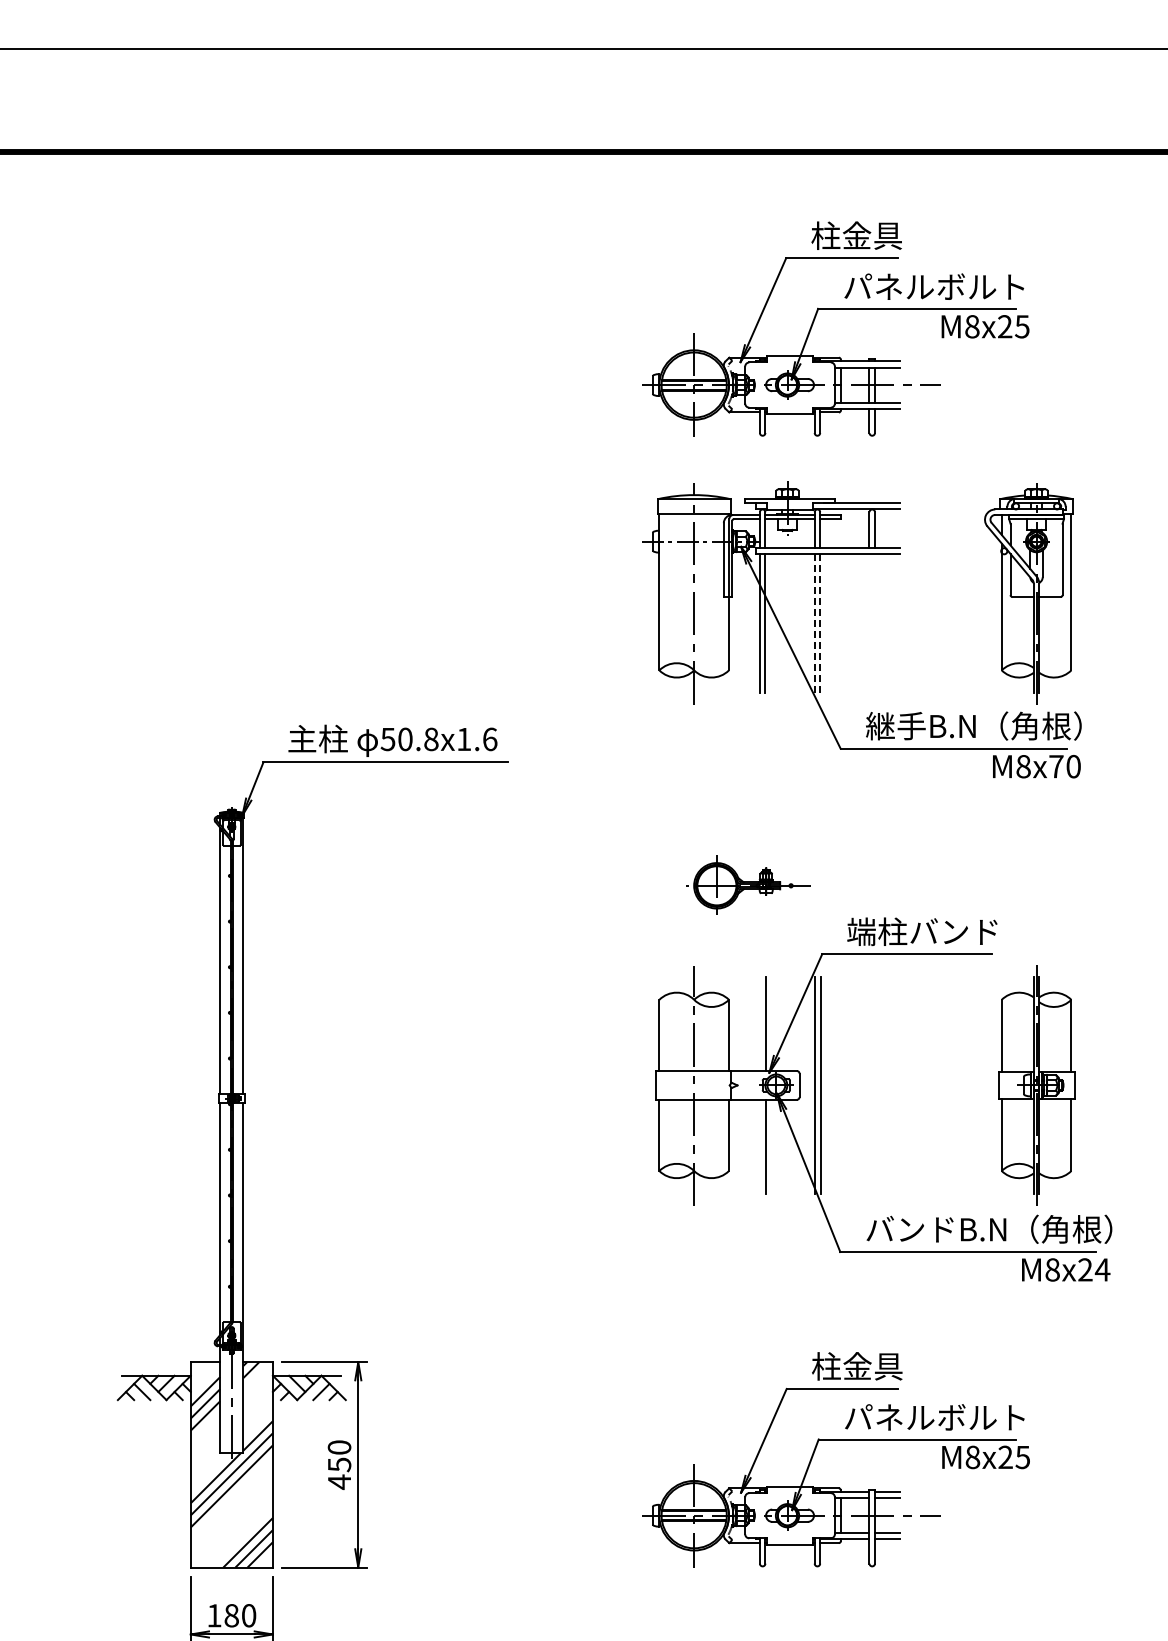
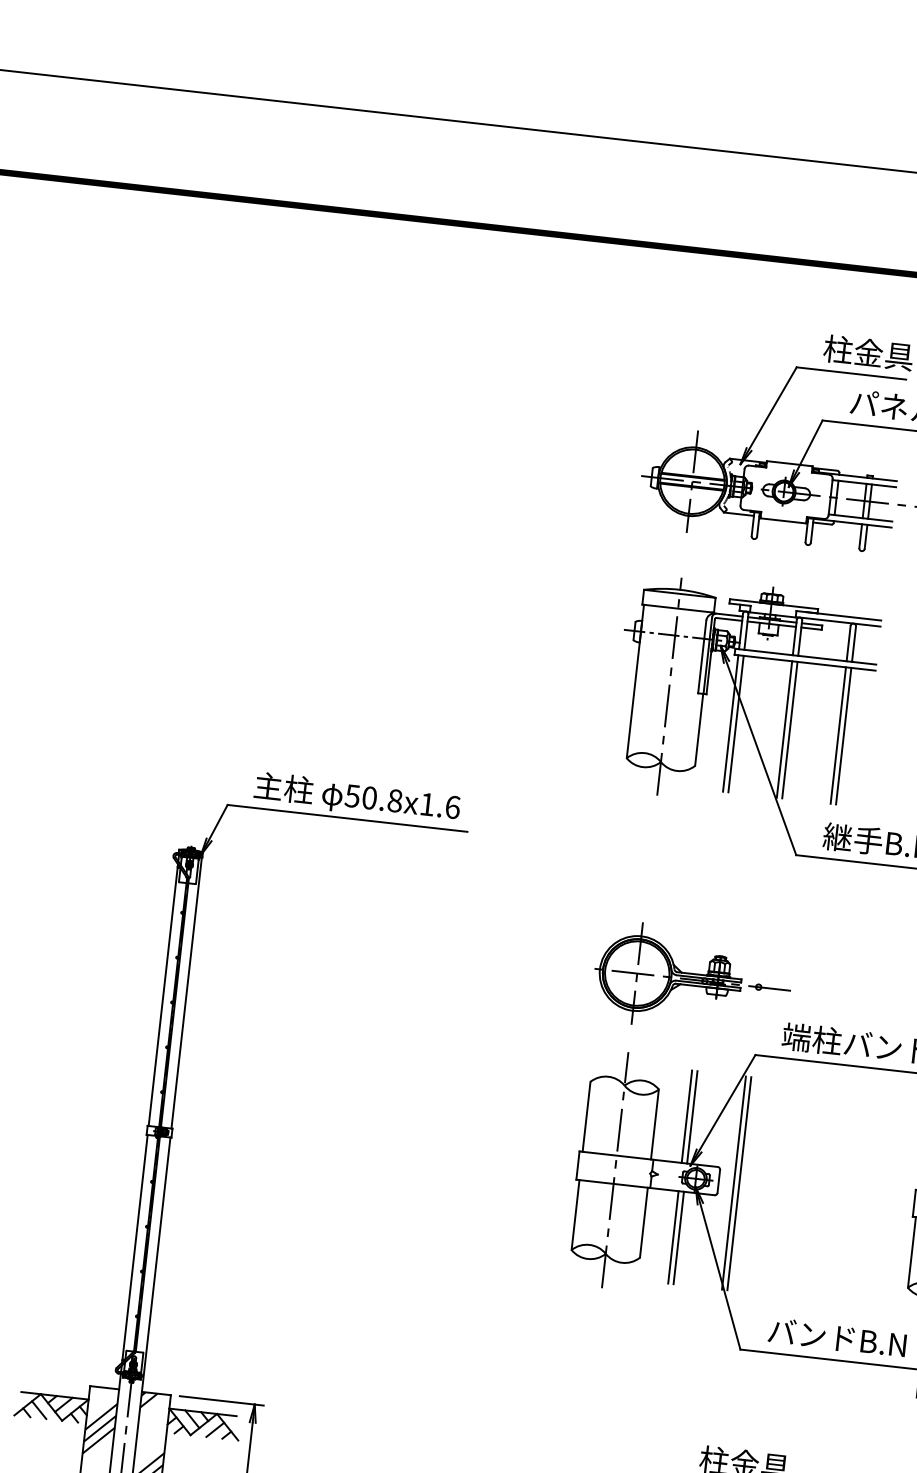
line: (814, 623) -> (784, 729), dashed -> solid
line: (820, 623) -> (790, 729), dashed -> solid
line: (869, 623) -> (838, 735), added
line: (874, 623) -> (843, 735), added
part: (750, 885) -> (692, 979), size x1.67
line: (760, 1024) -> (687, 1117), added
line: (760, 1146) -> (673, 1237), added

